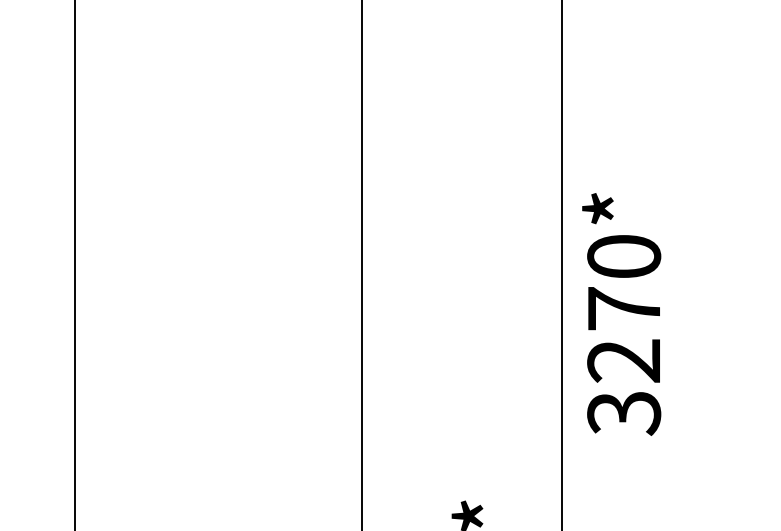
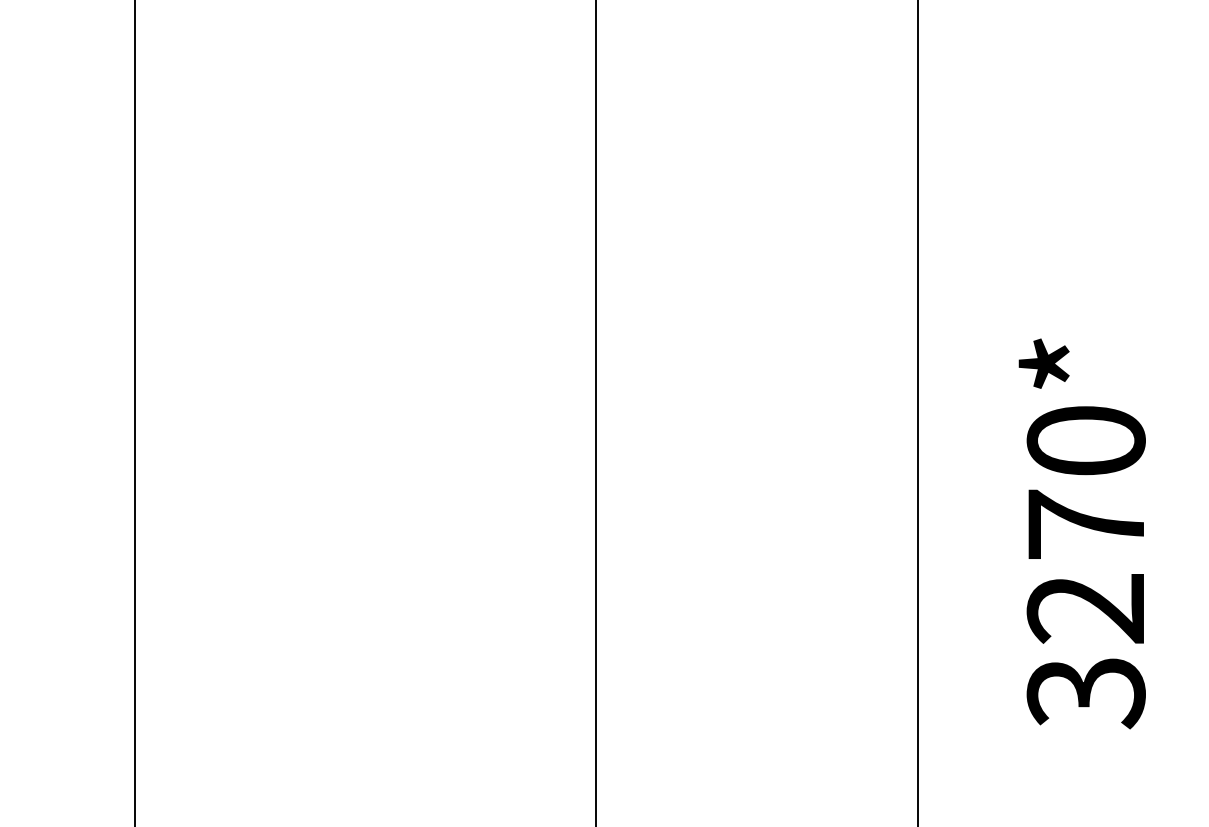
text: (621, 314) -> (1081, 533), moved

